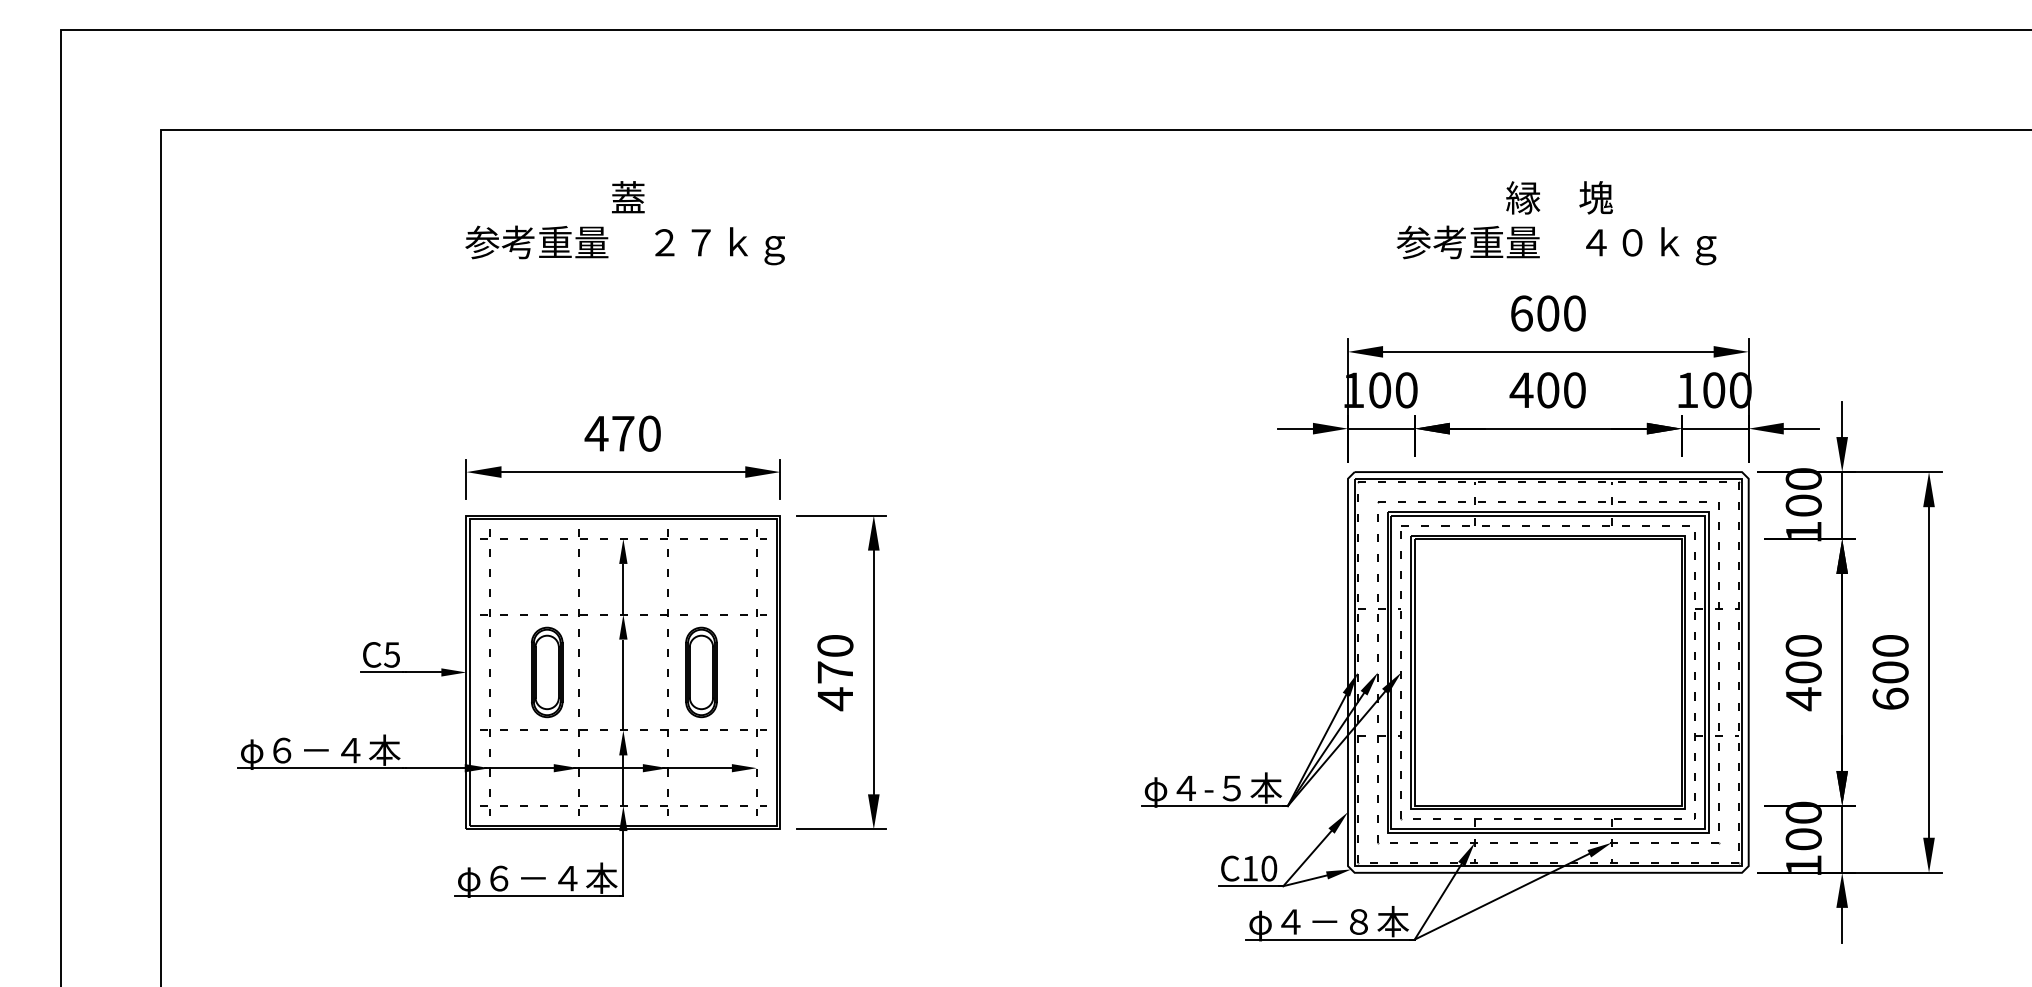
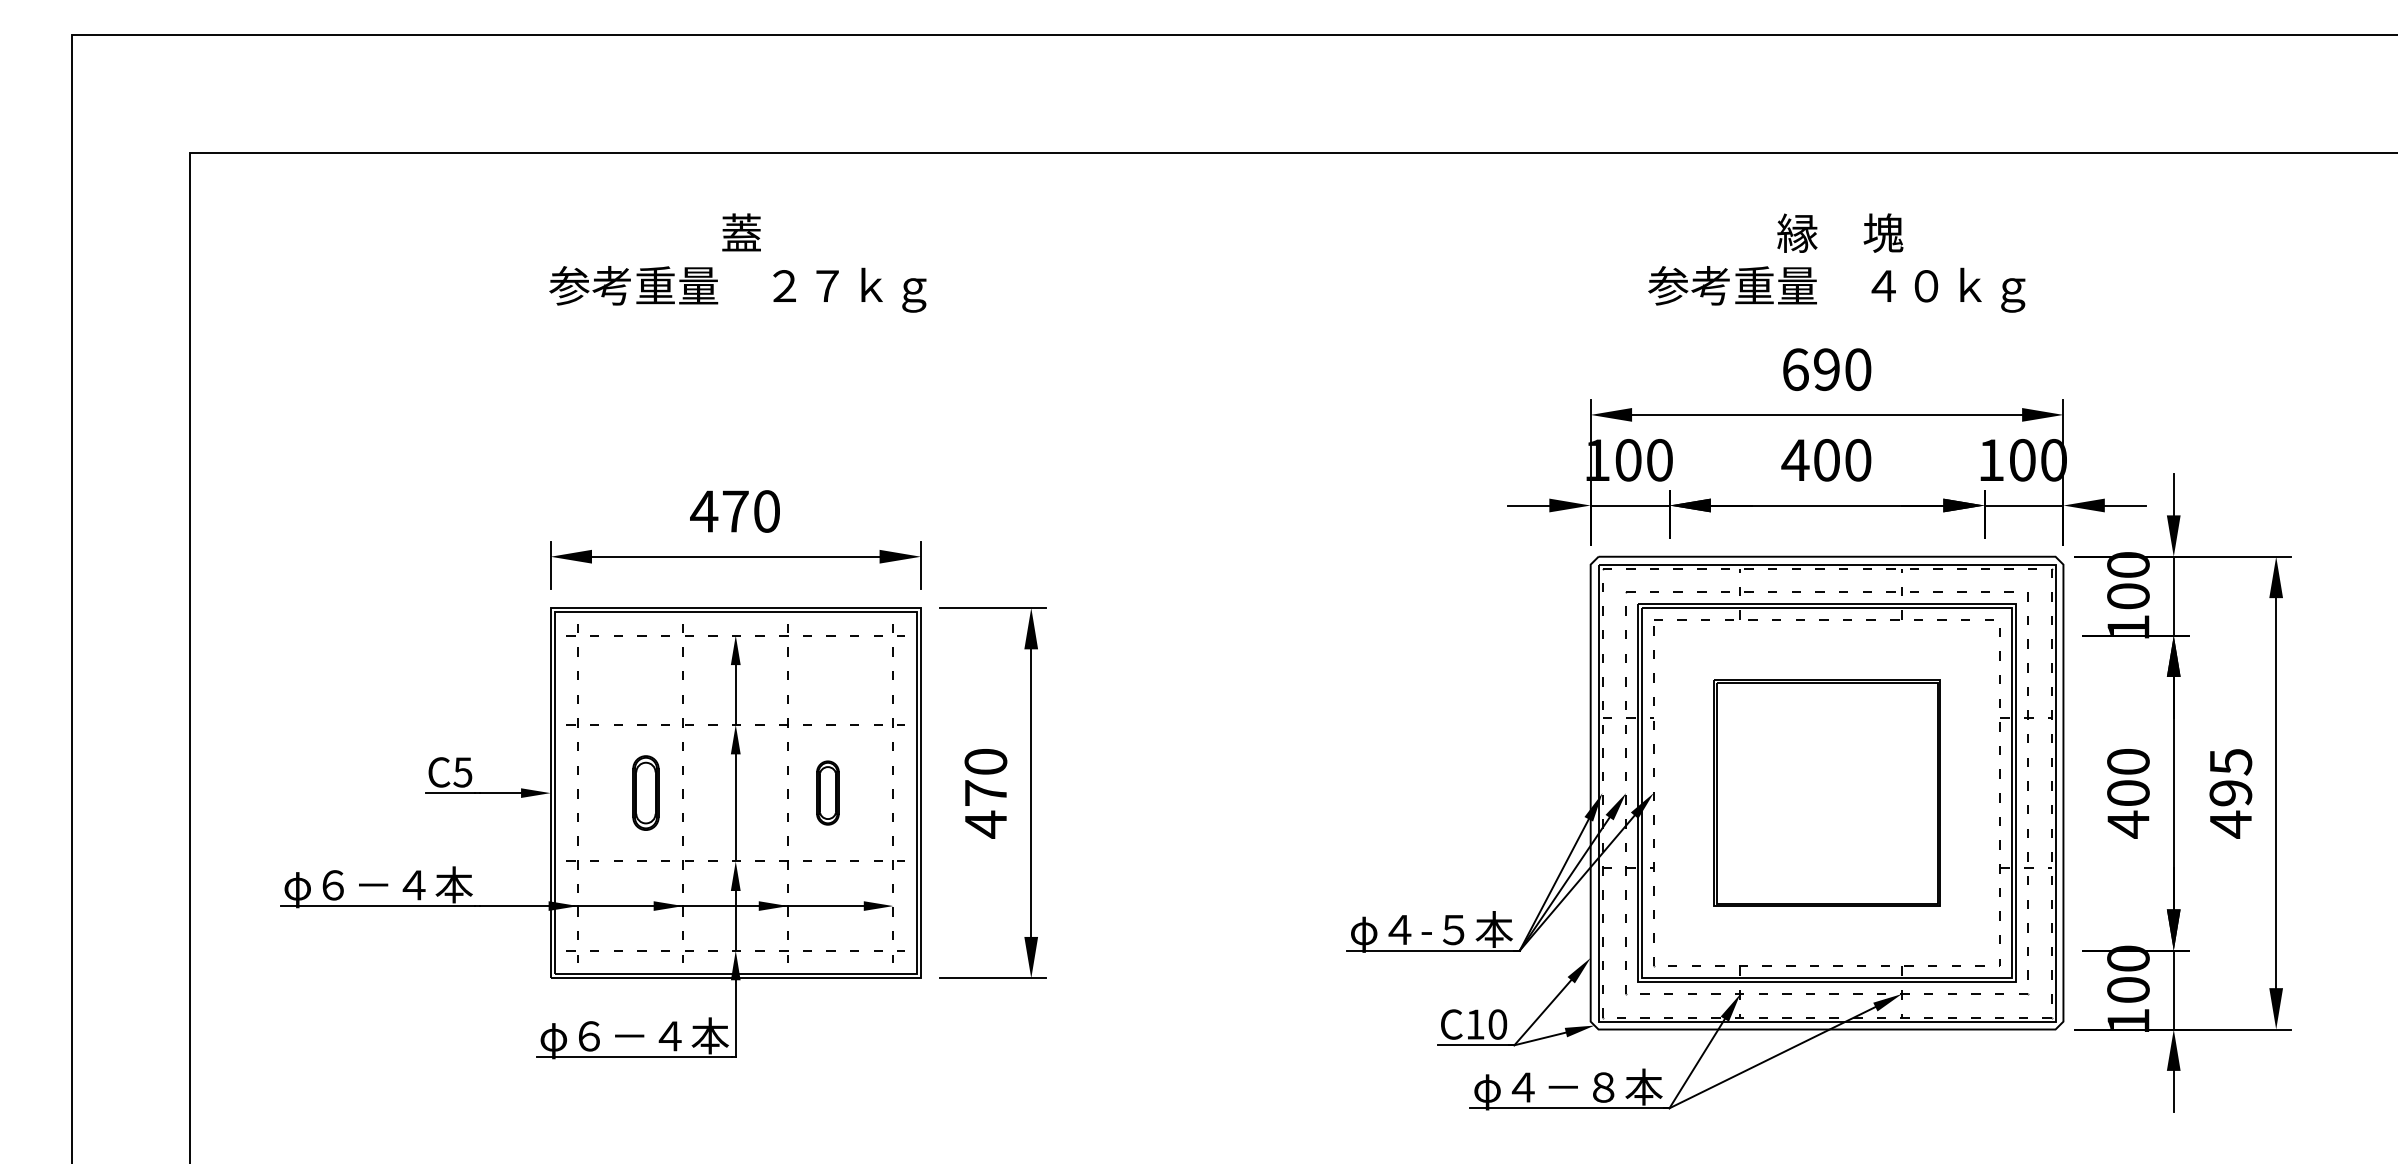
text: (1547, 313) -> (1826, 369), 600 -> 690
part: (546, 671) -> (645, 792), size x0.7
part: (701, 671) -> (827, 792), size x0.6
part: (1548, 672) -> (1827, 793), size x0.7
text: (1890, 672) -> (2230, 793), 600 -> 495

